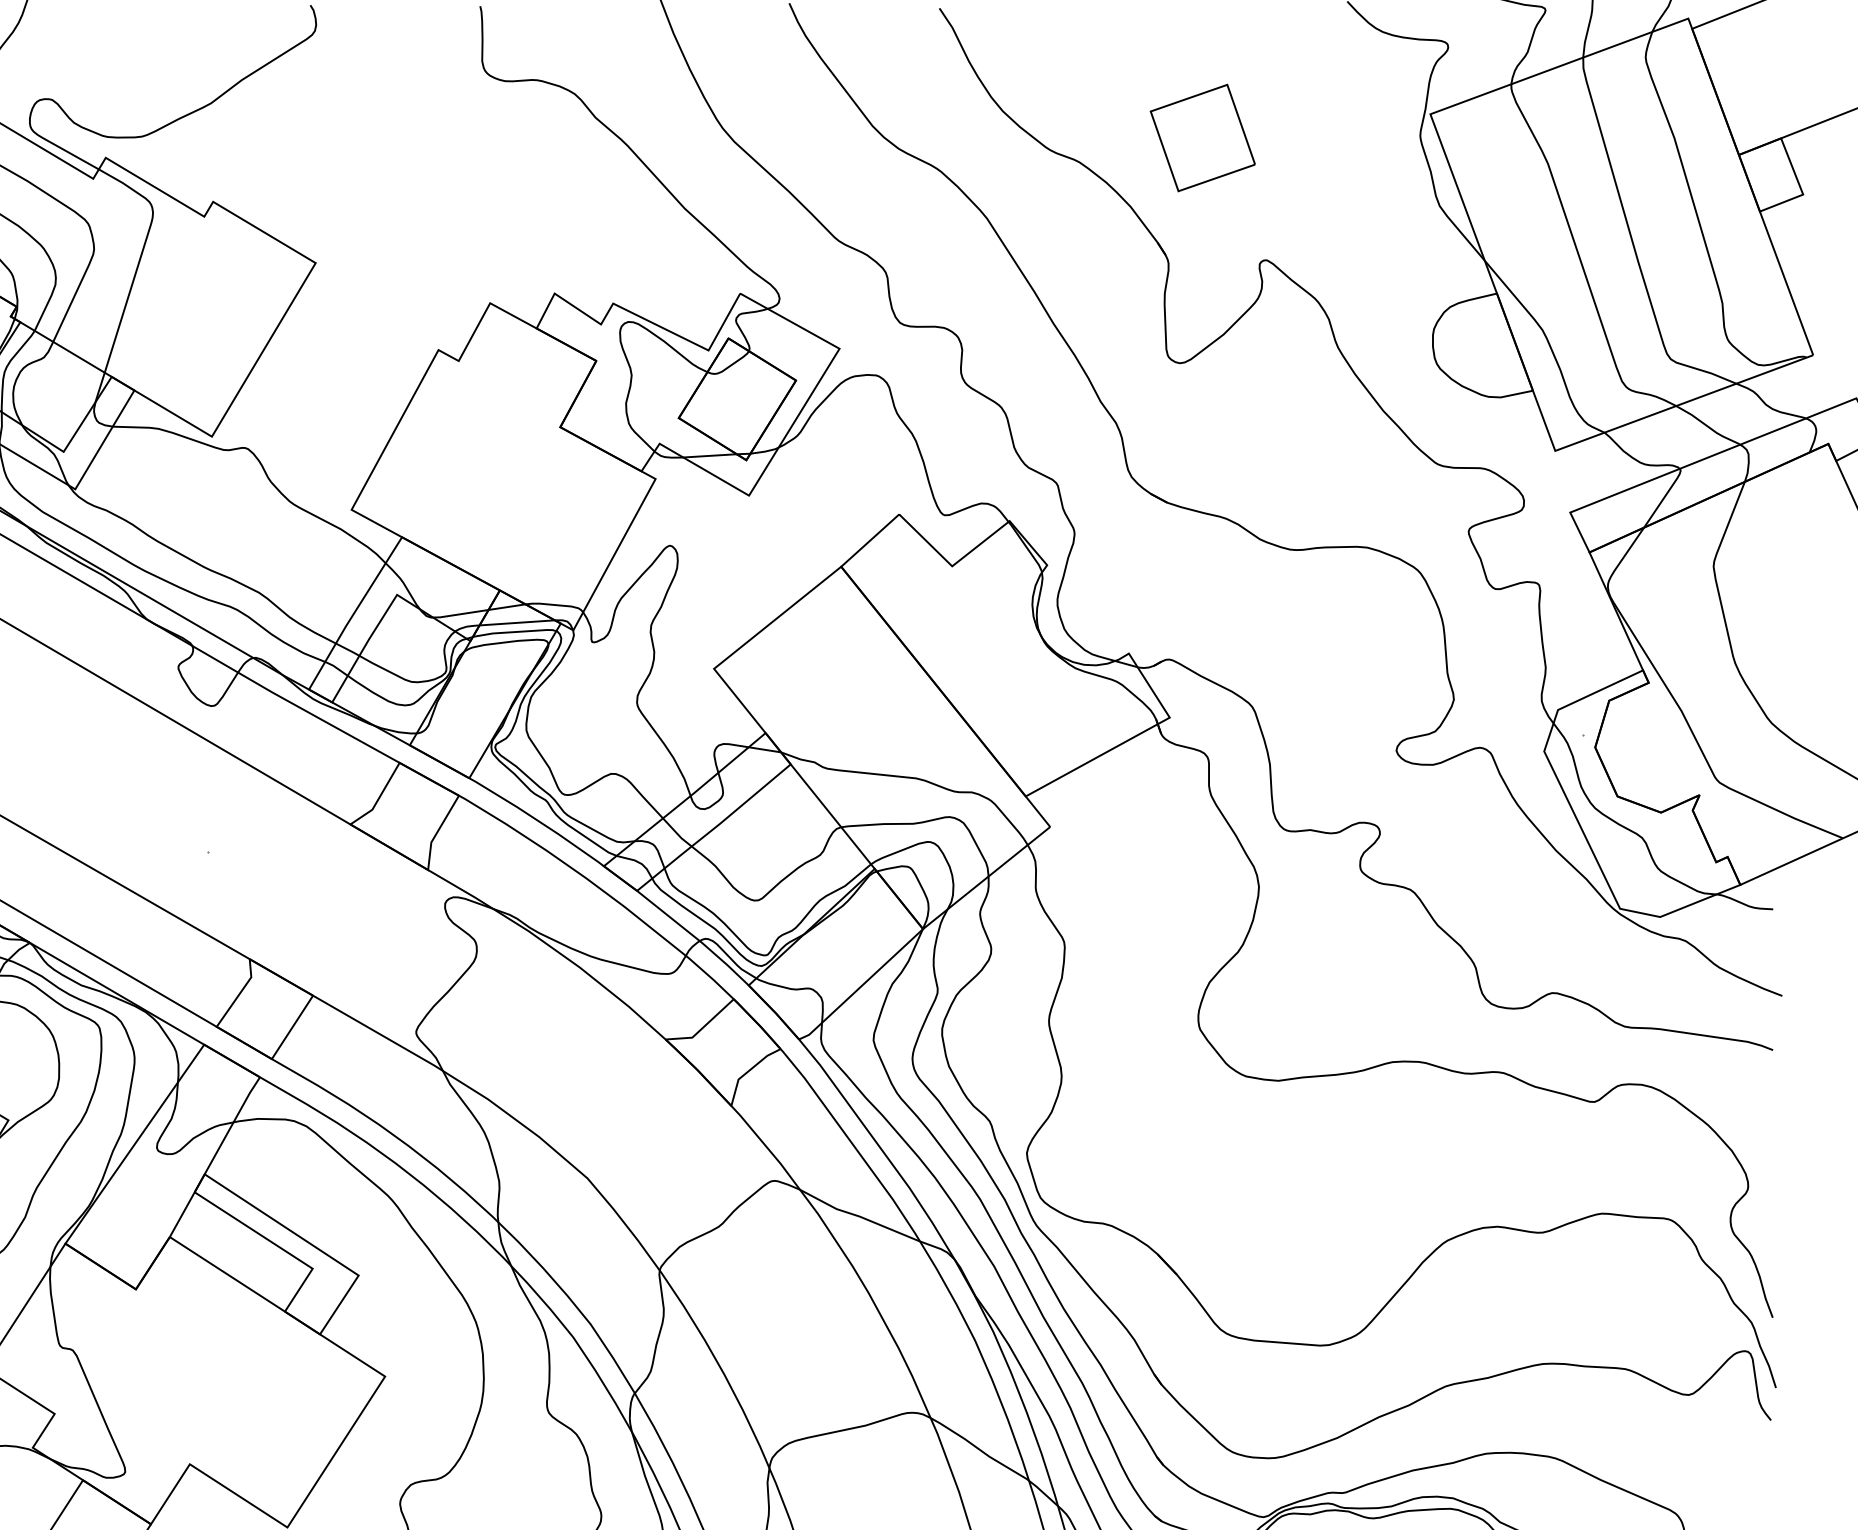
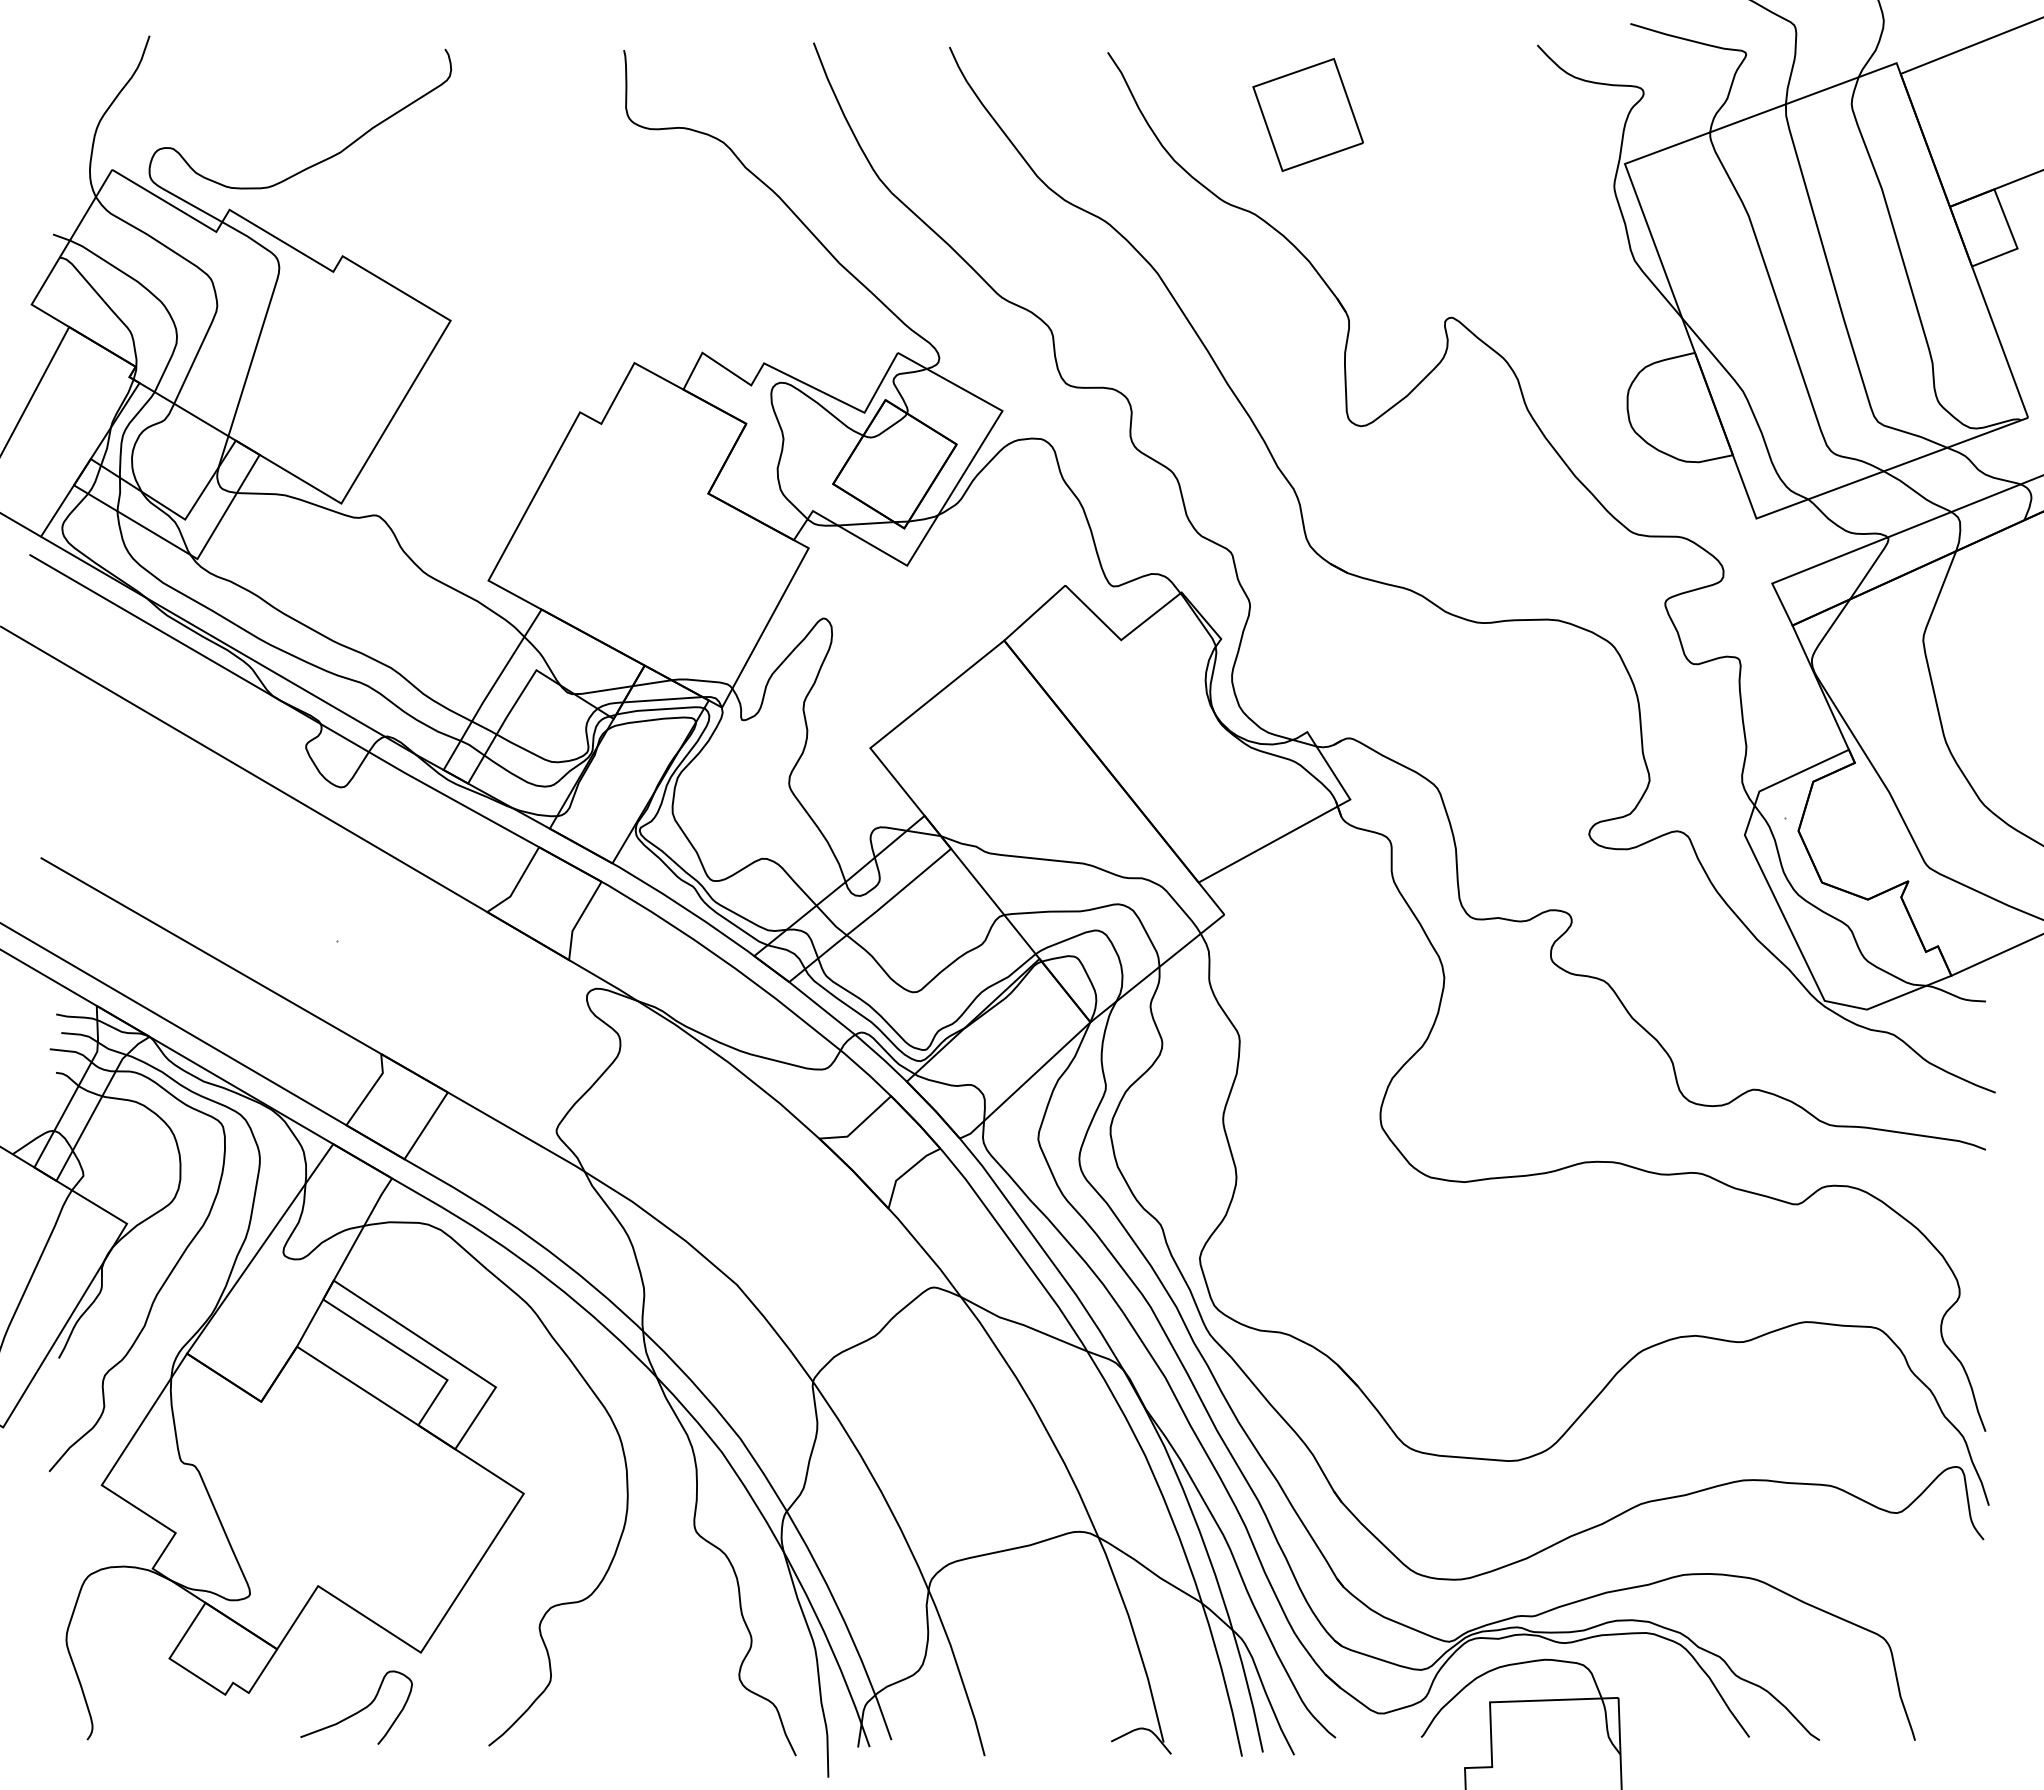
part: (1202, 137) -> (1307, 114), moved

